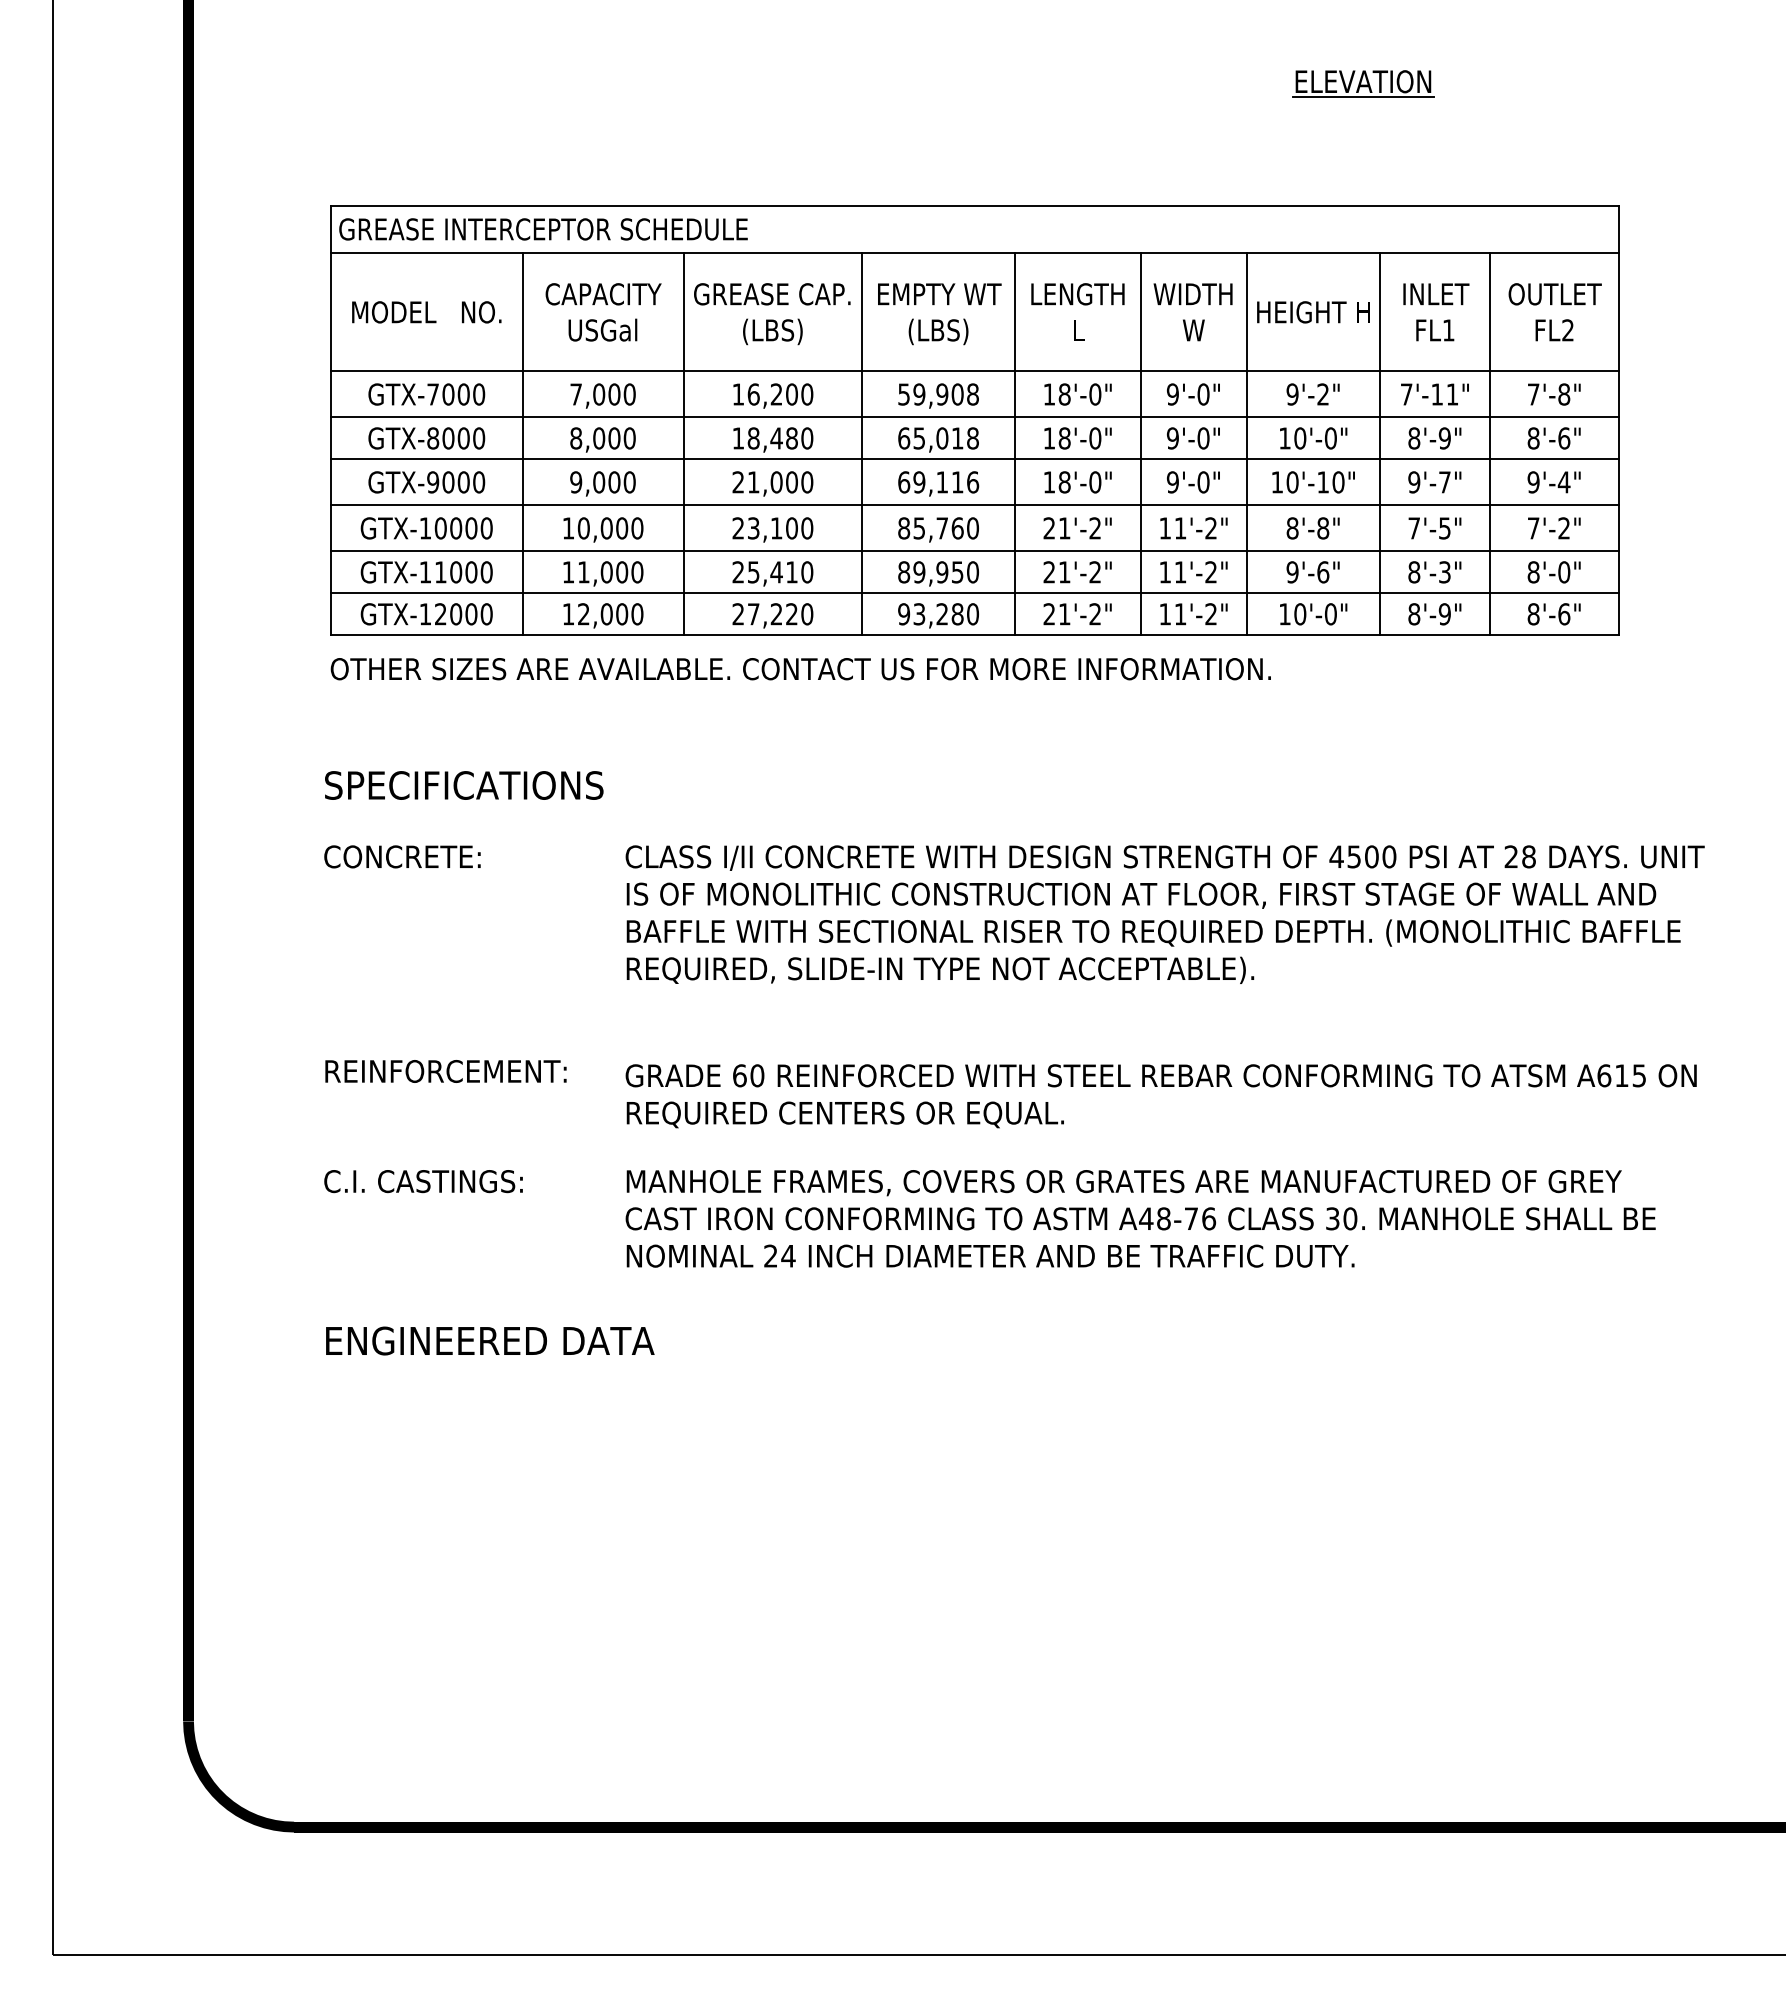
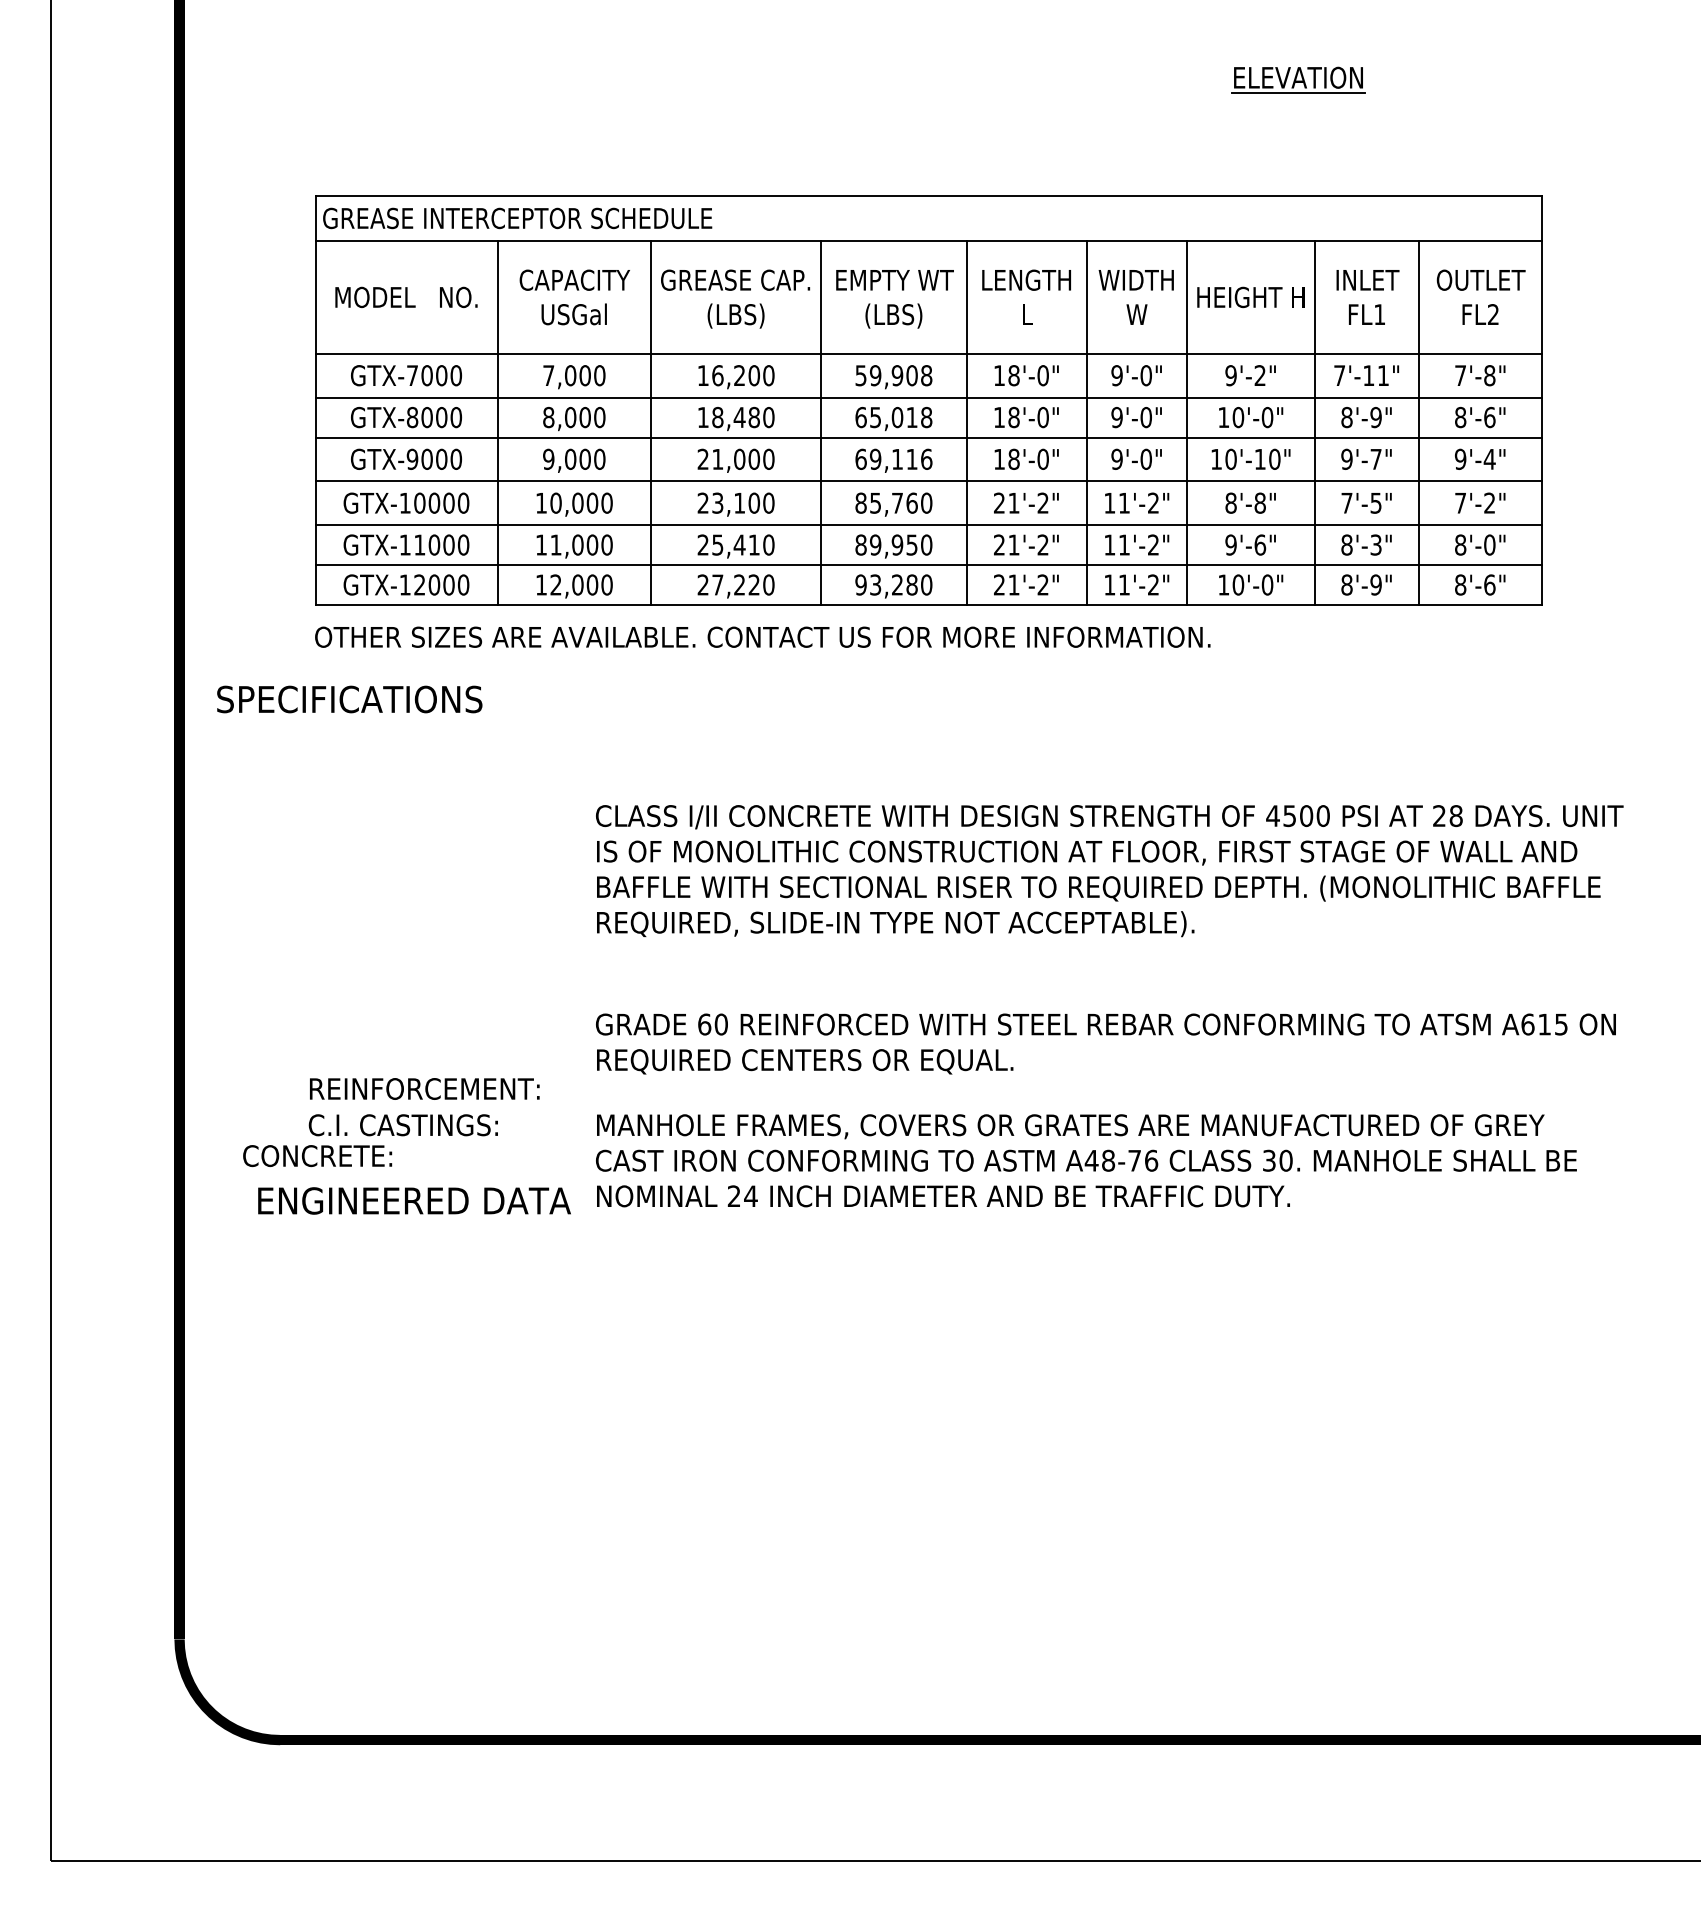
text: (464, 785) -> (350, 699), moved
text: (402, 856) -> (317, 1155), moved
text: (445, 1071) -> (424, 1089), moved
text: (490, 1340) -> (414, 1200), moved

